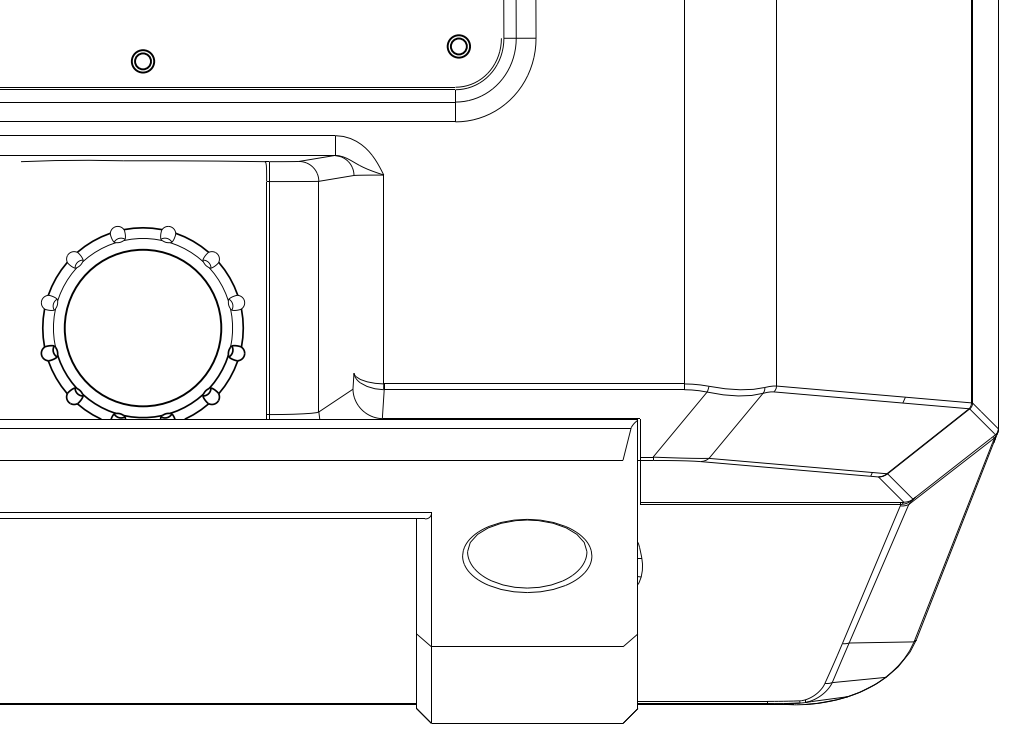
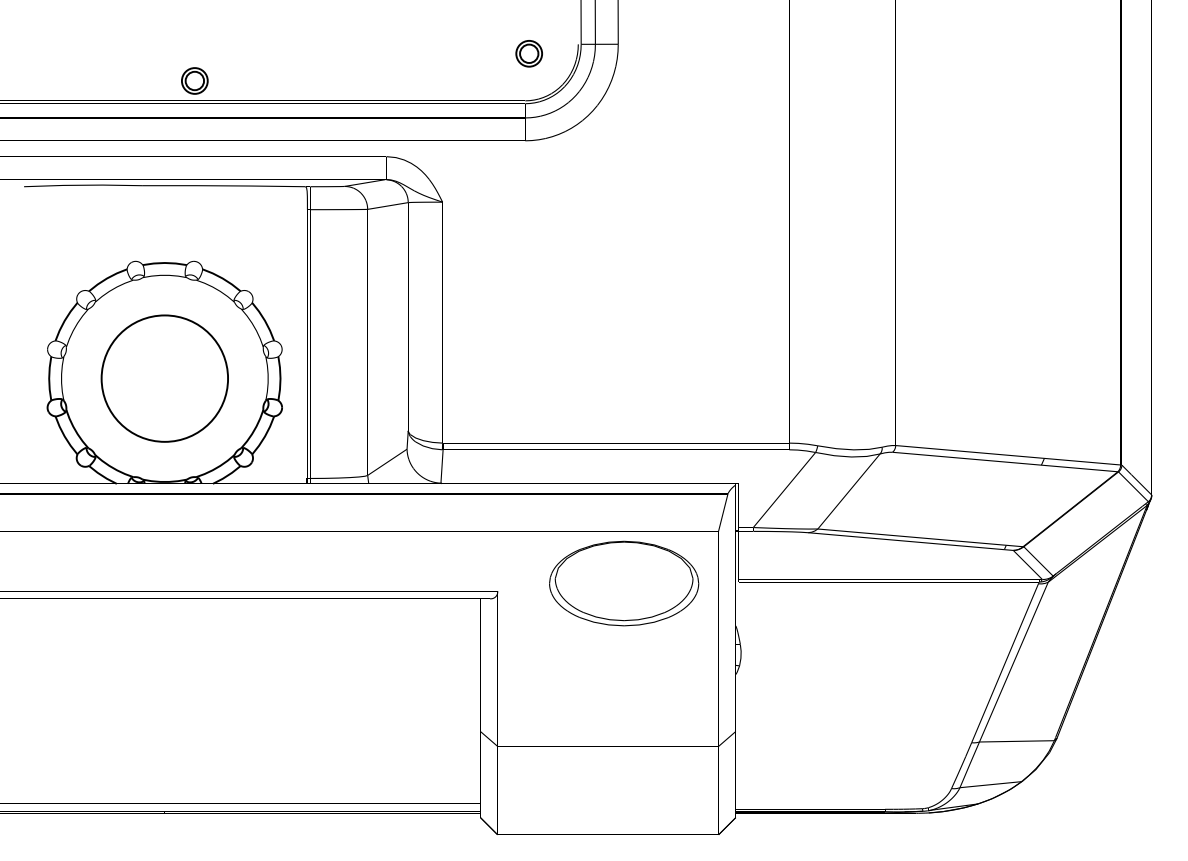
part: (142, 60) -> (194, 80), moved
circle: (142, 327) -> (164, 378), size x0.7
part: (527, 555) -> (624, 583), moved

